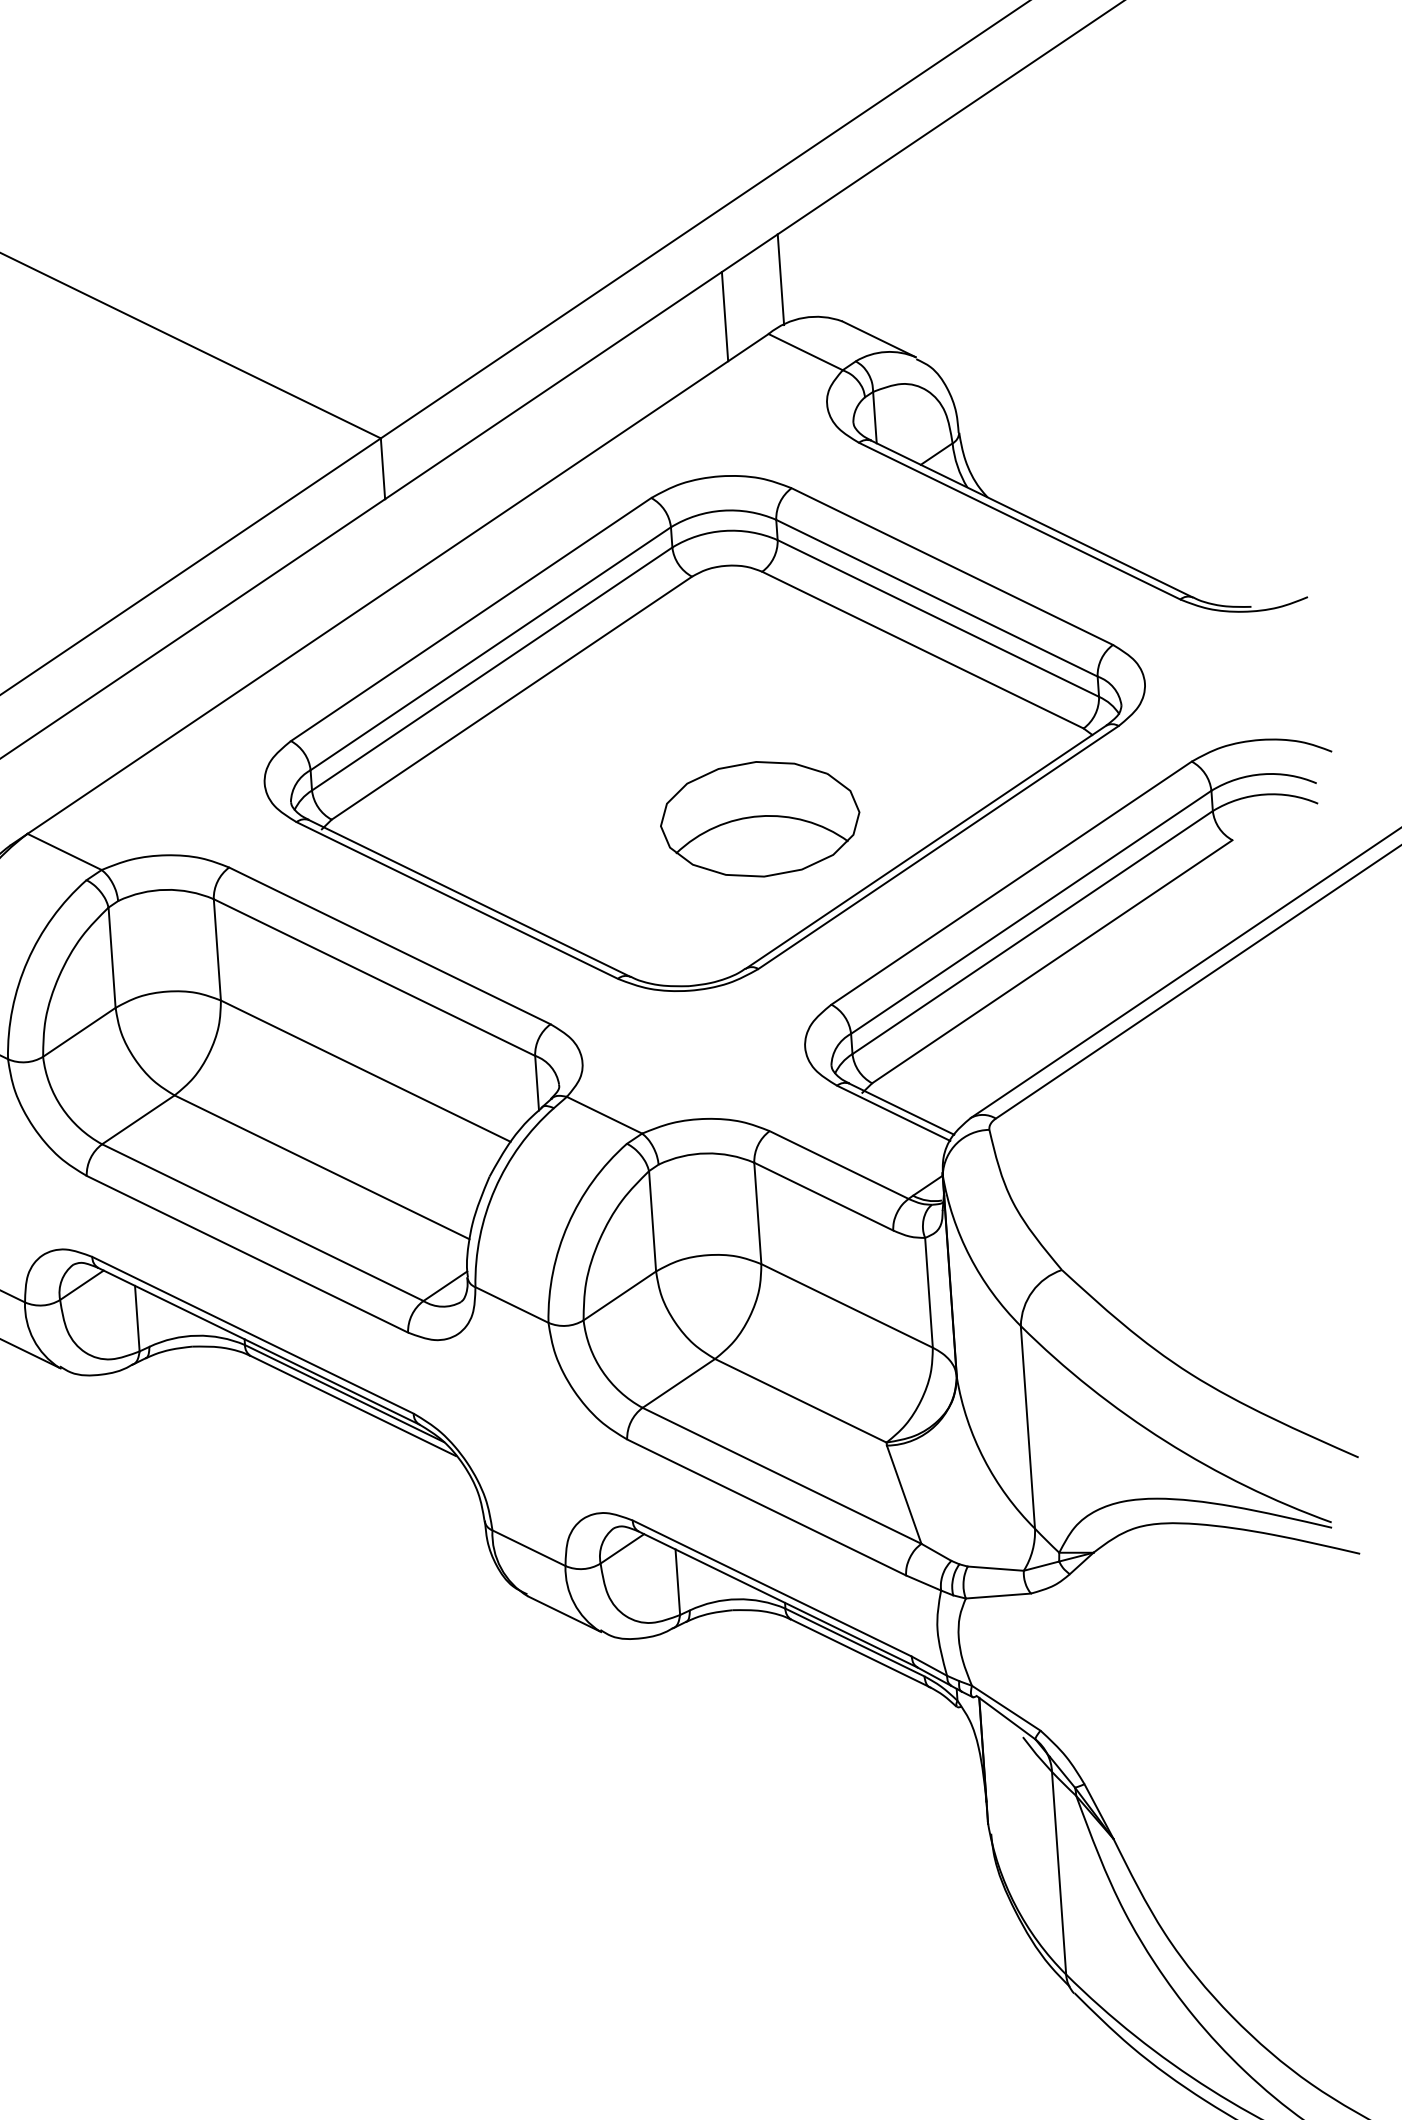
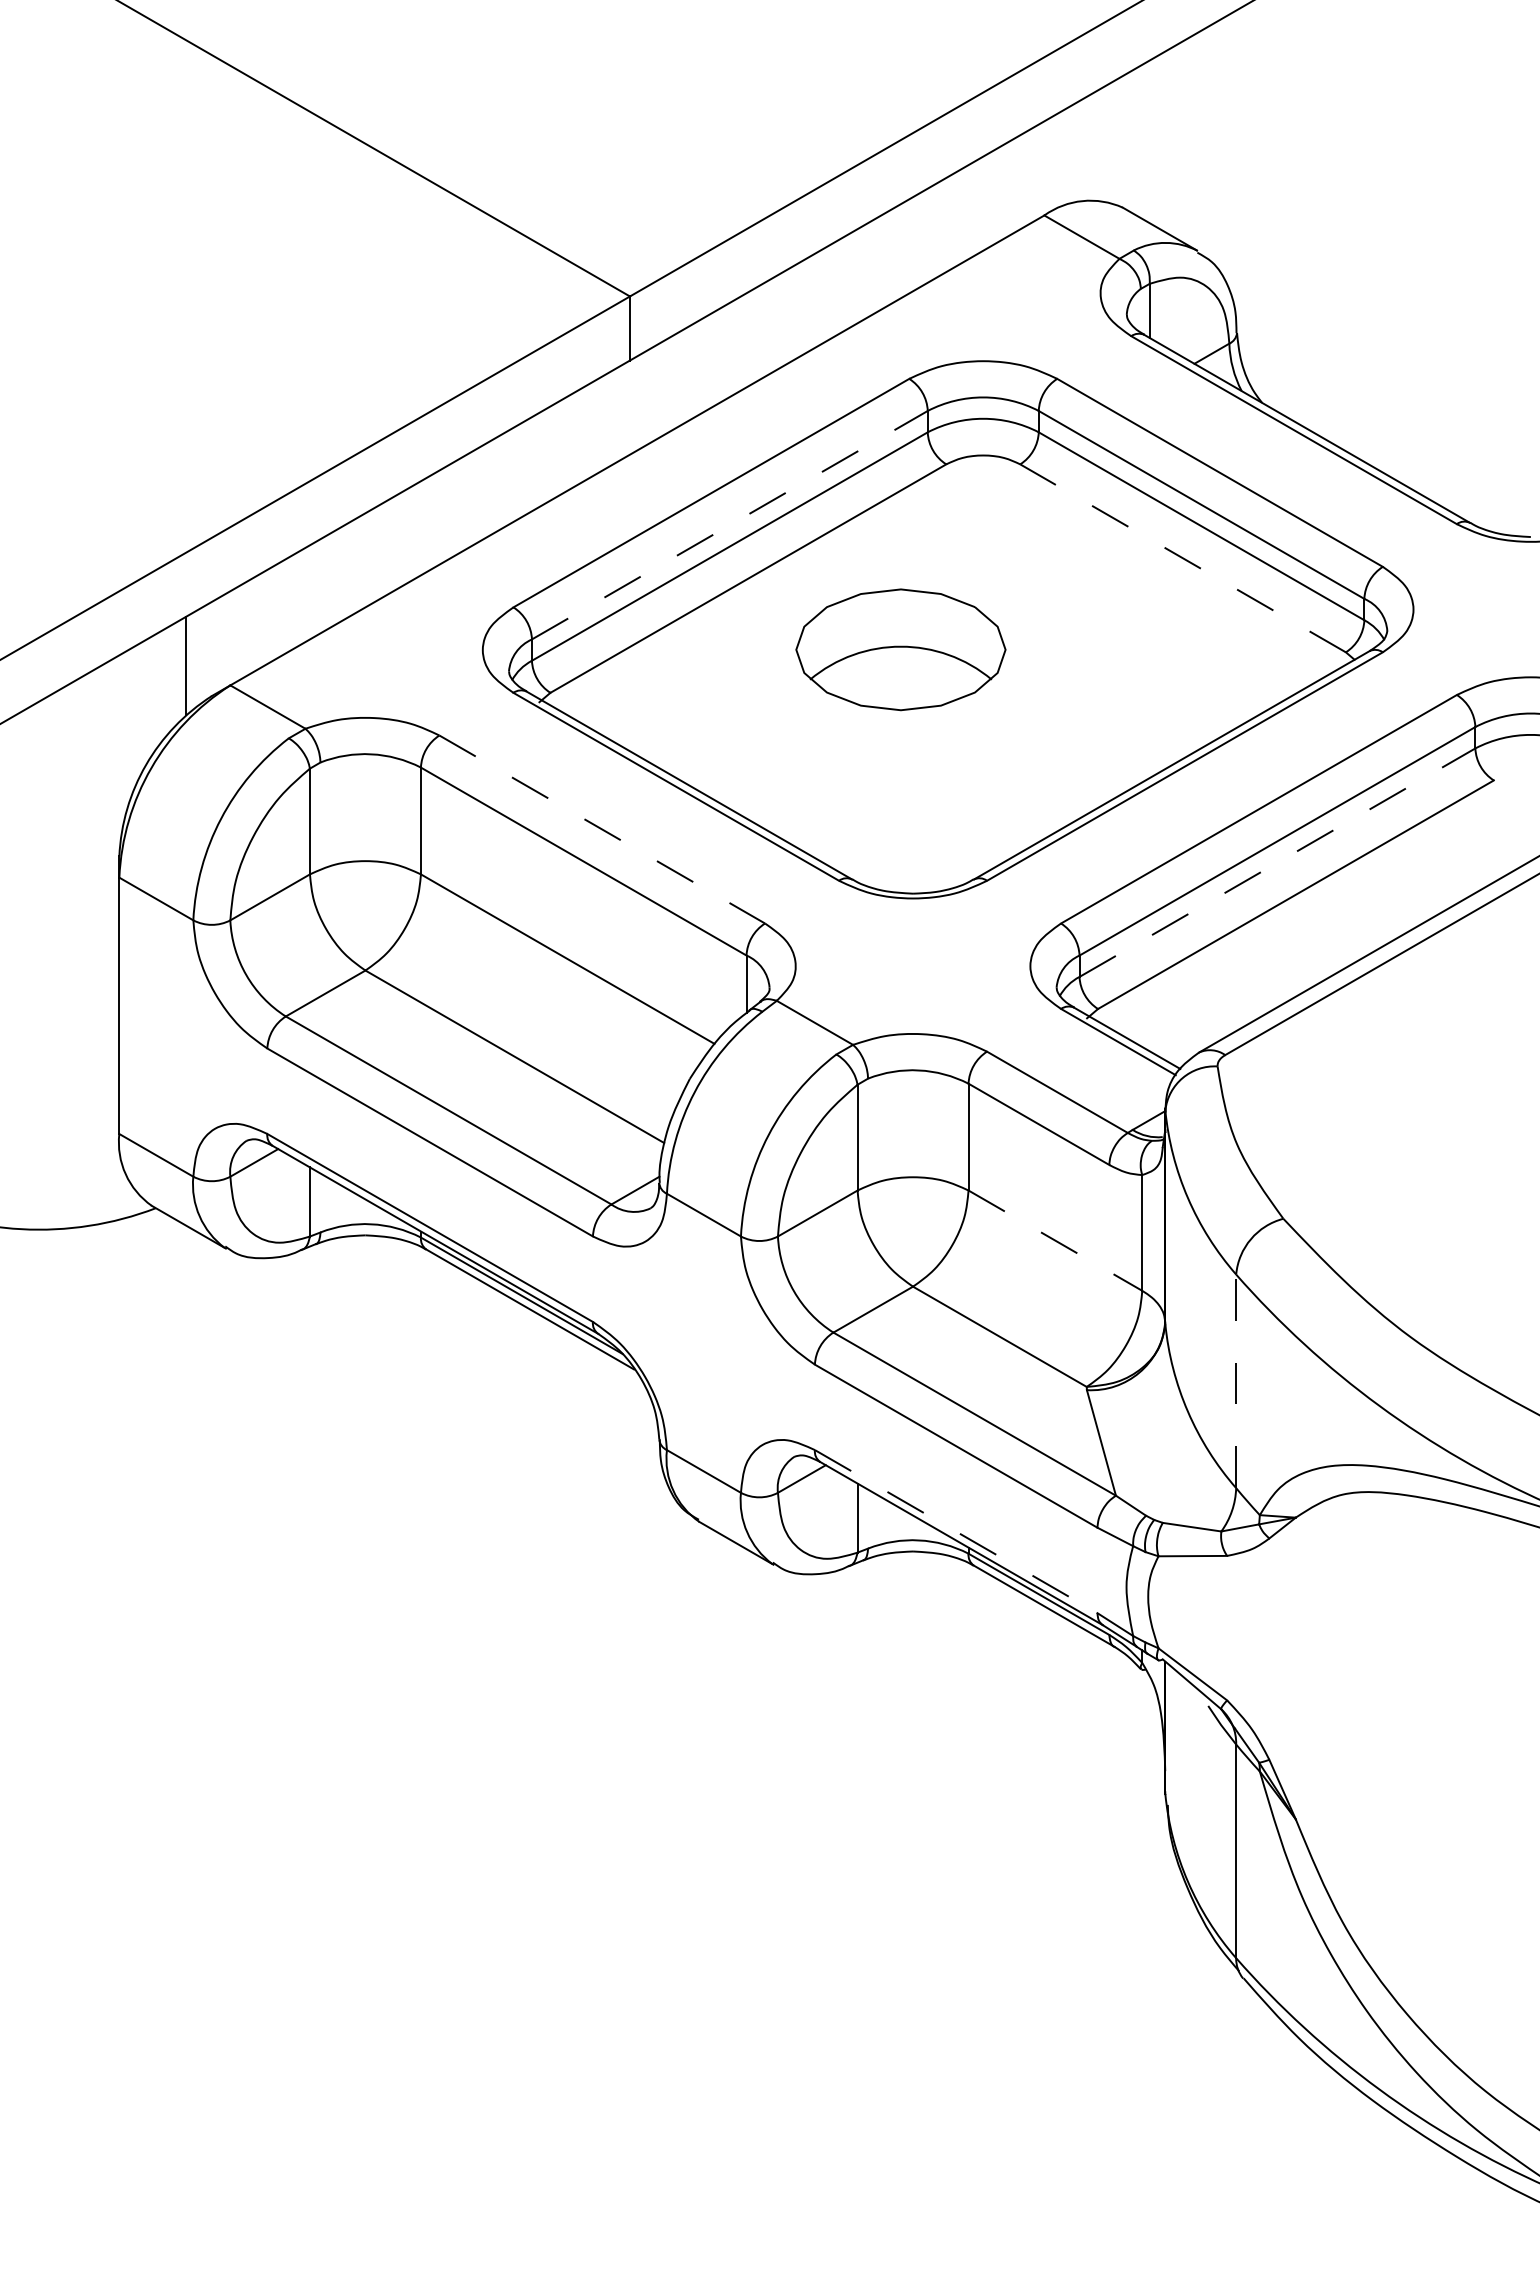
line: (781, 279) -> (1061, 159), removed
line: (724, 316) -> (999, 193), removed
line: (490, 649) -> (729, 525), solid -> dashed
line: (923, 650) -> (1183, 558), solid -> dashed
part: (759, 818) -> (900, 649), moved
line: (1032, 932) -> (1277, 862), solid -> dashed
line: (390, 945) -> (602, 829), solid -> dashed
line: (847, 1305) -> (1055, 1240), solid -> dashed
line: (1028, 1427) -> (1236, 1381), solid -> dashed
line: (772, 1588) -> (956, 1531), solid -> dashed

